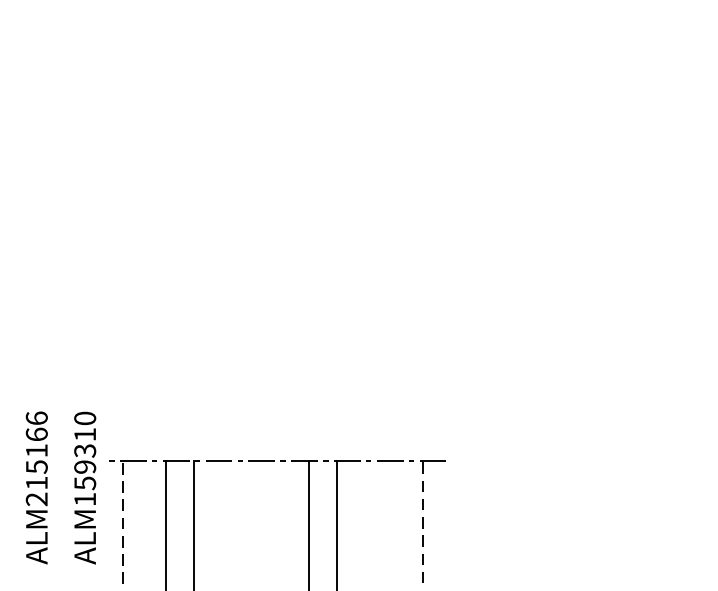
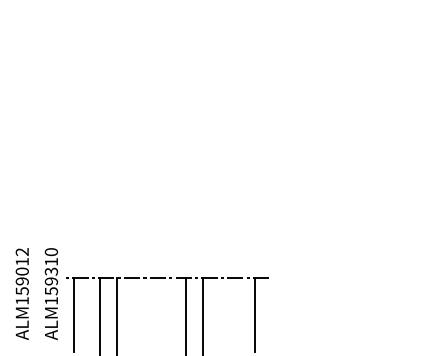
text: (35, 458) -> (21, 276), ALM215166 -> ALM159012
line: (123, 521) -> (74, 314), dashed -> solid
line: (422, 521) -> (254, 314), dashed -> solid

